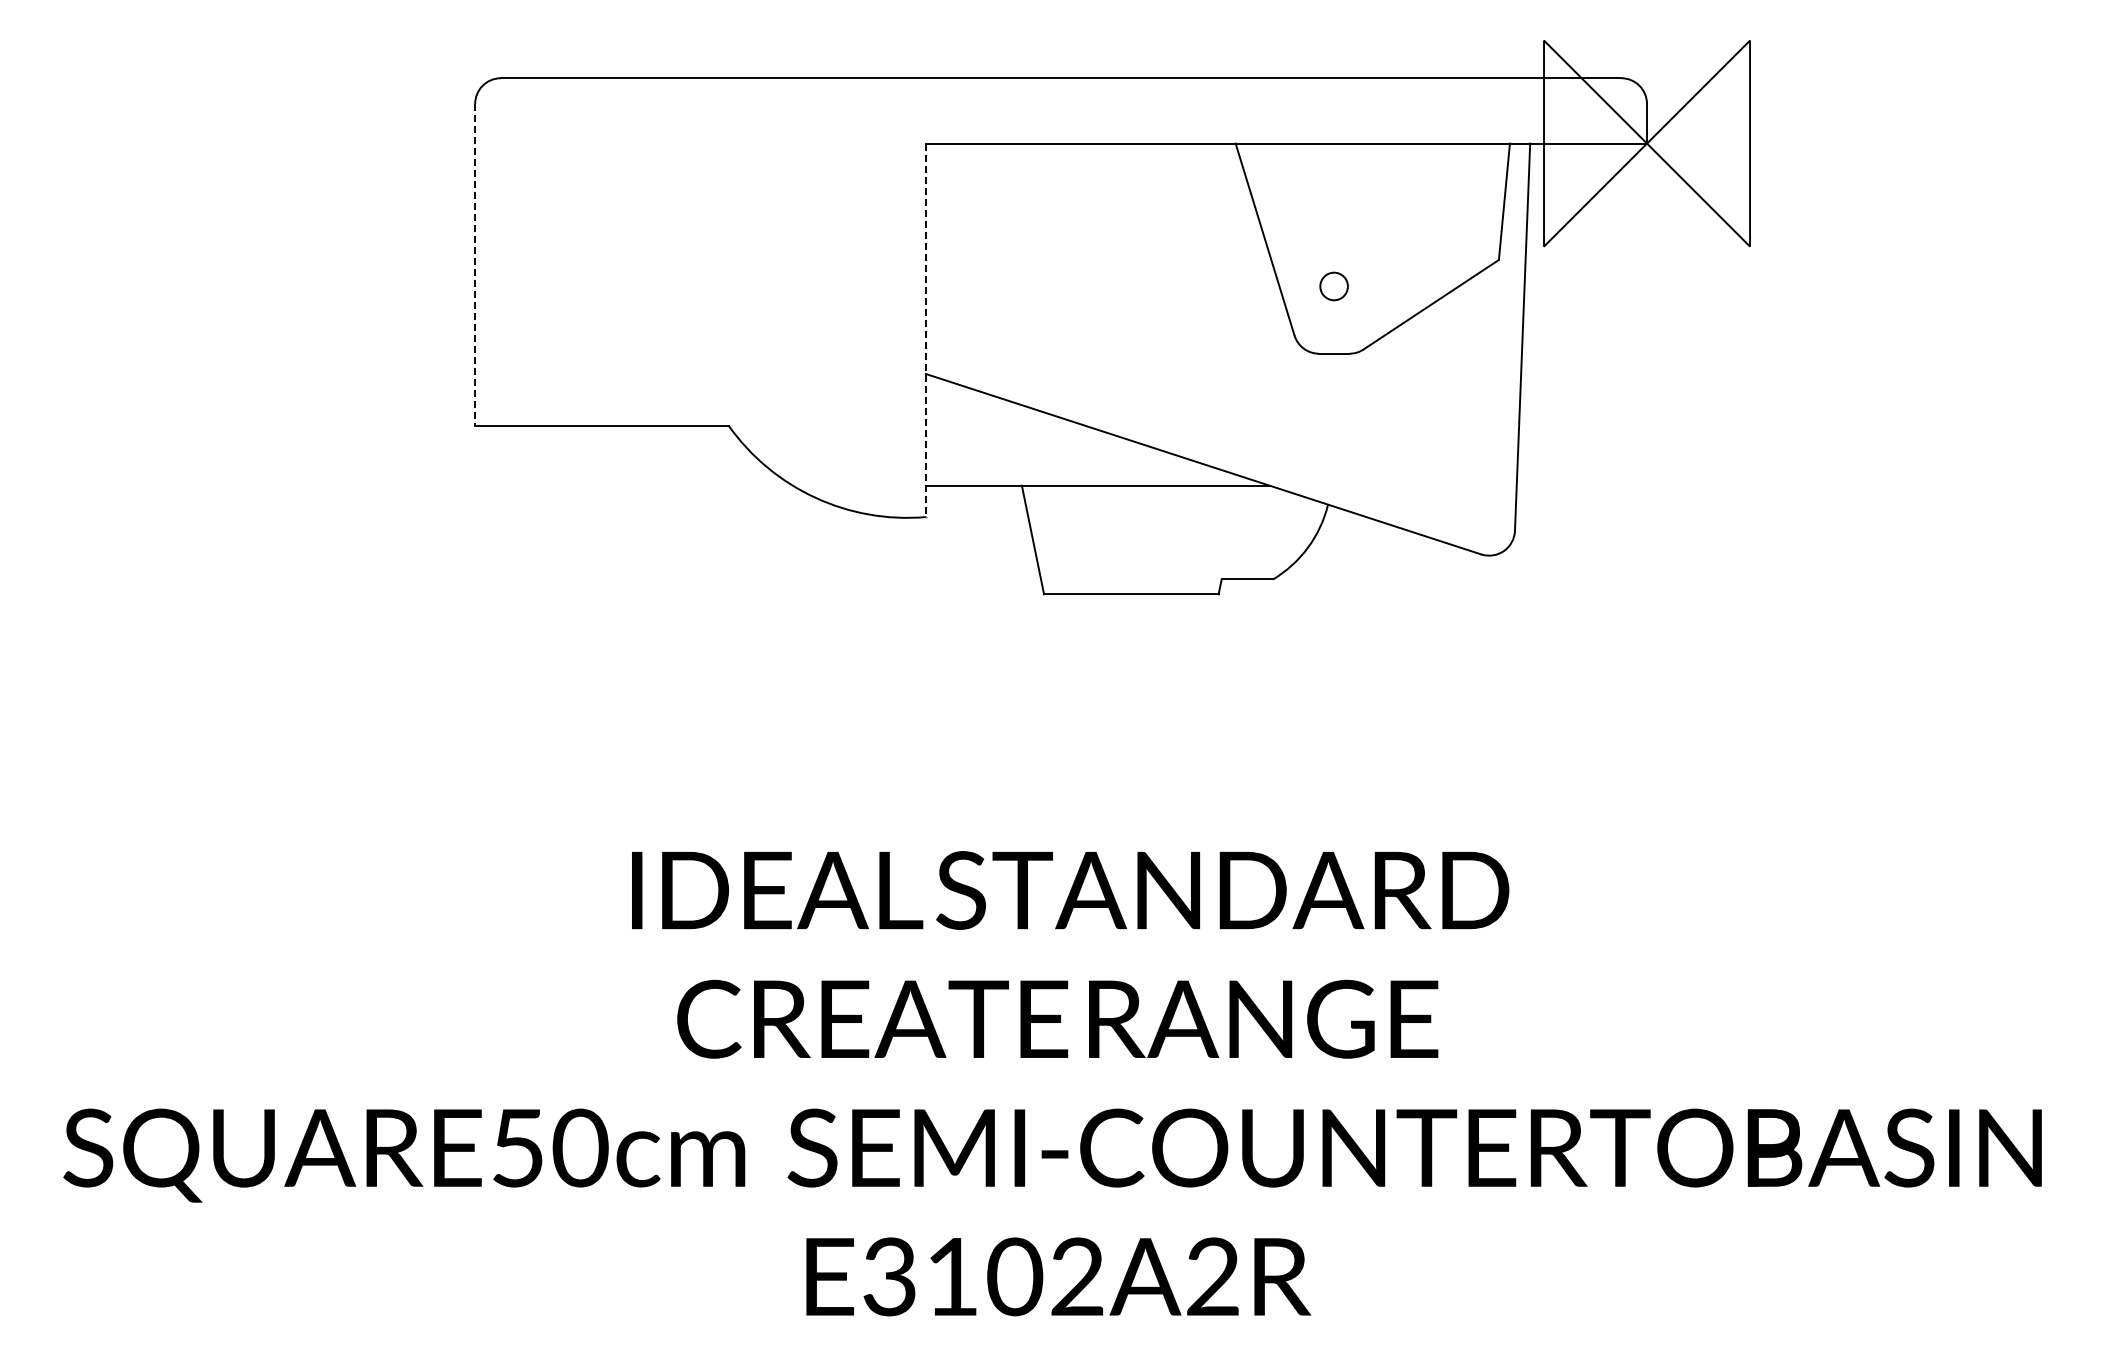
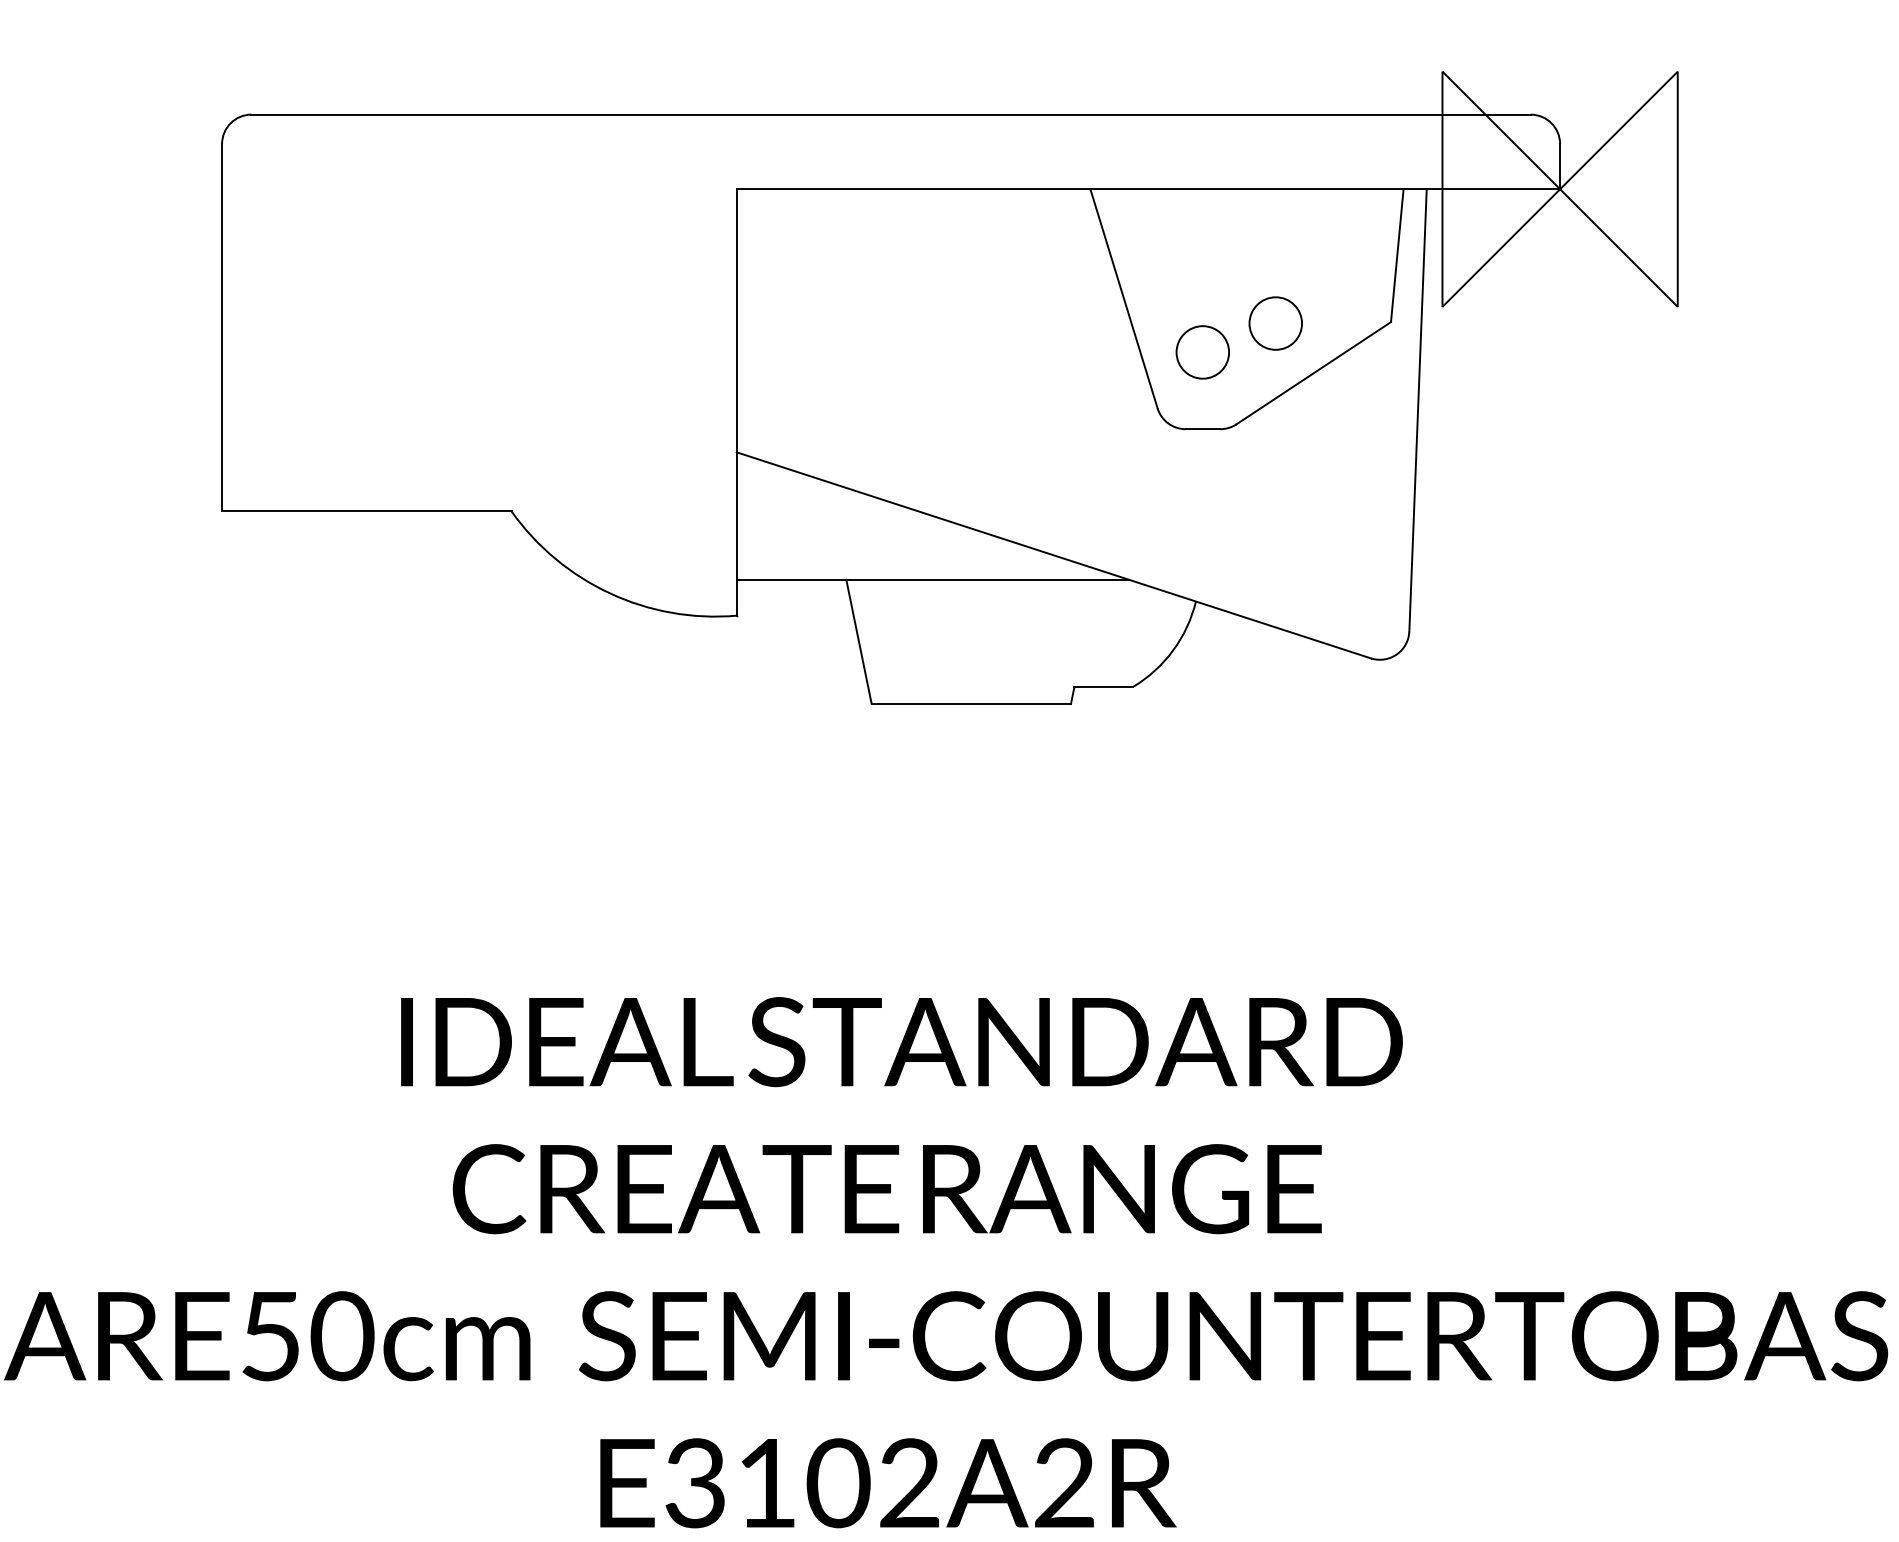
circle: (1397, 261) -> (1275, 323), added
line: (475, 264) -> (222, 327), dashed -> solid
circle: (1334, 286) -> (1203, 352), size x1.67
line: (925, 330) -> (736, 402), dashed -> solid

